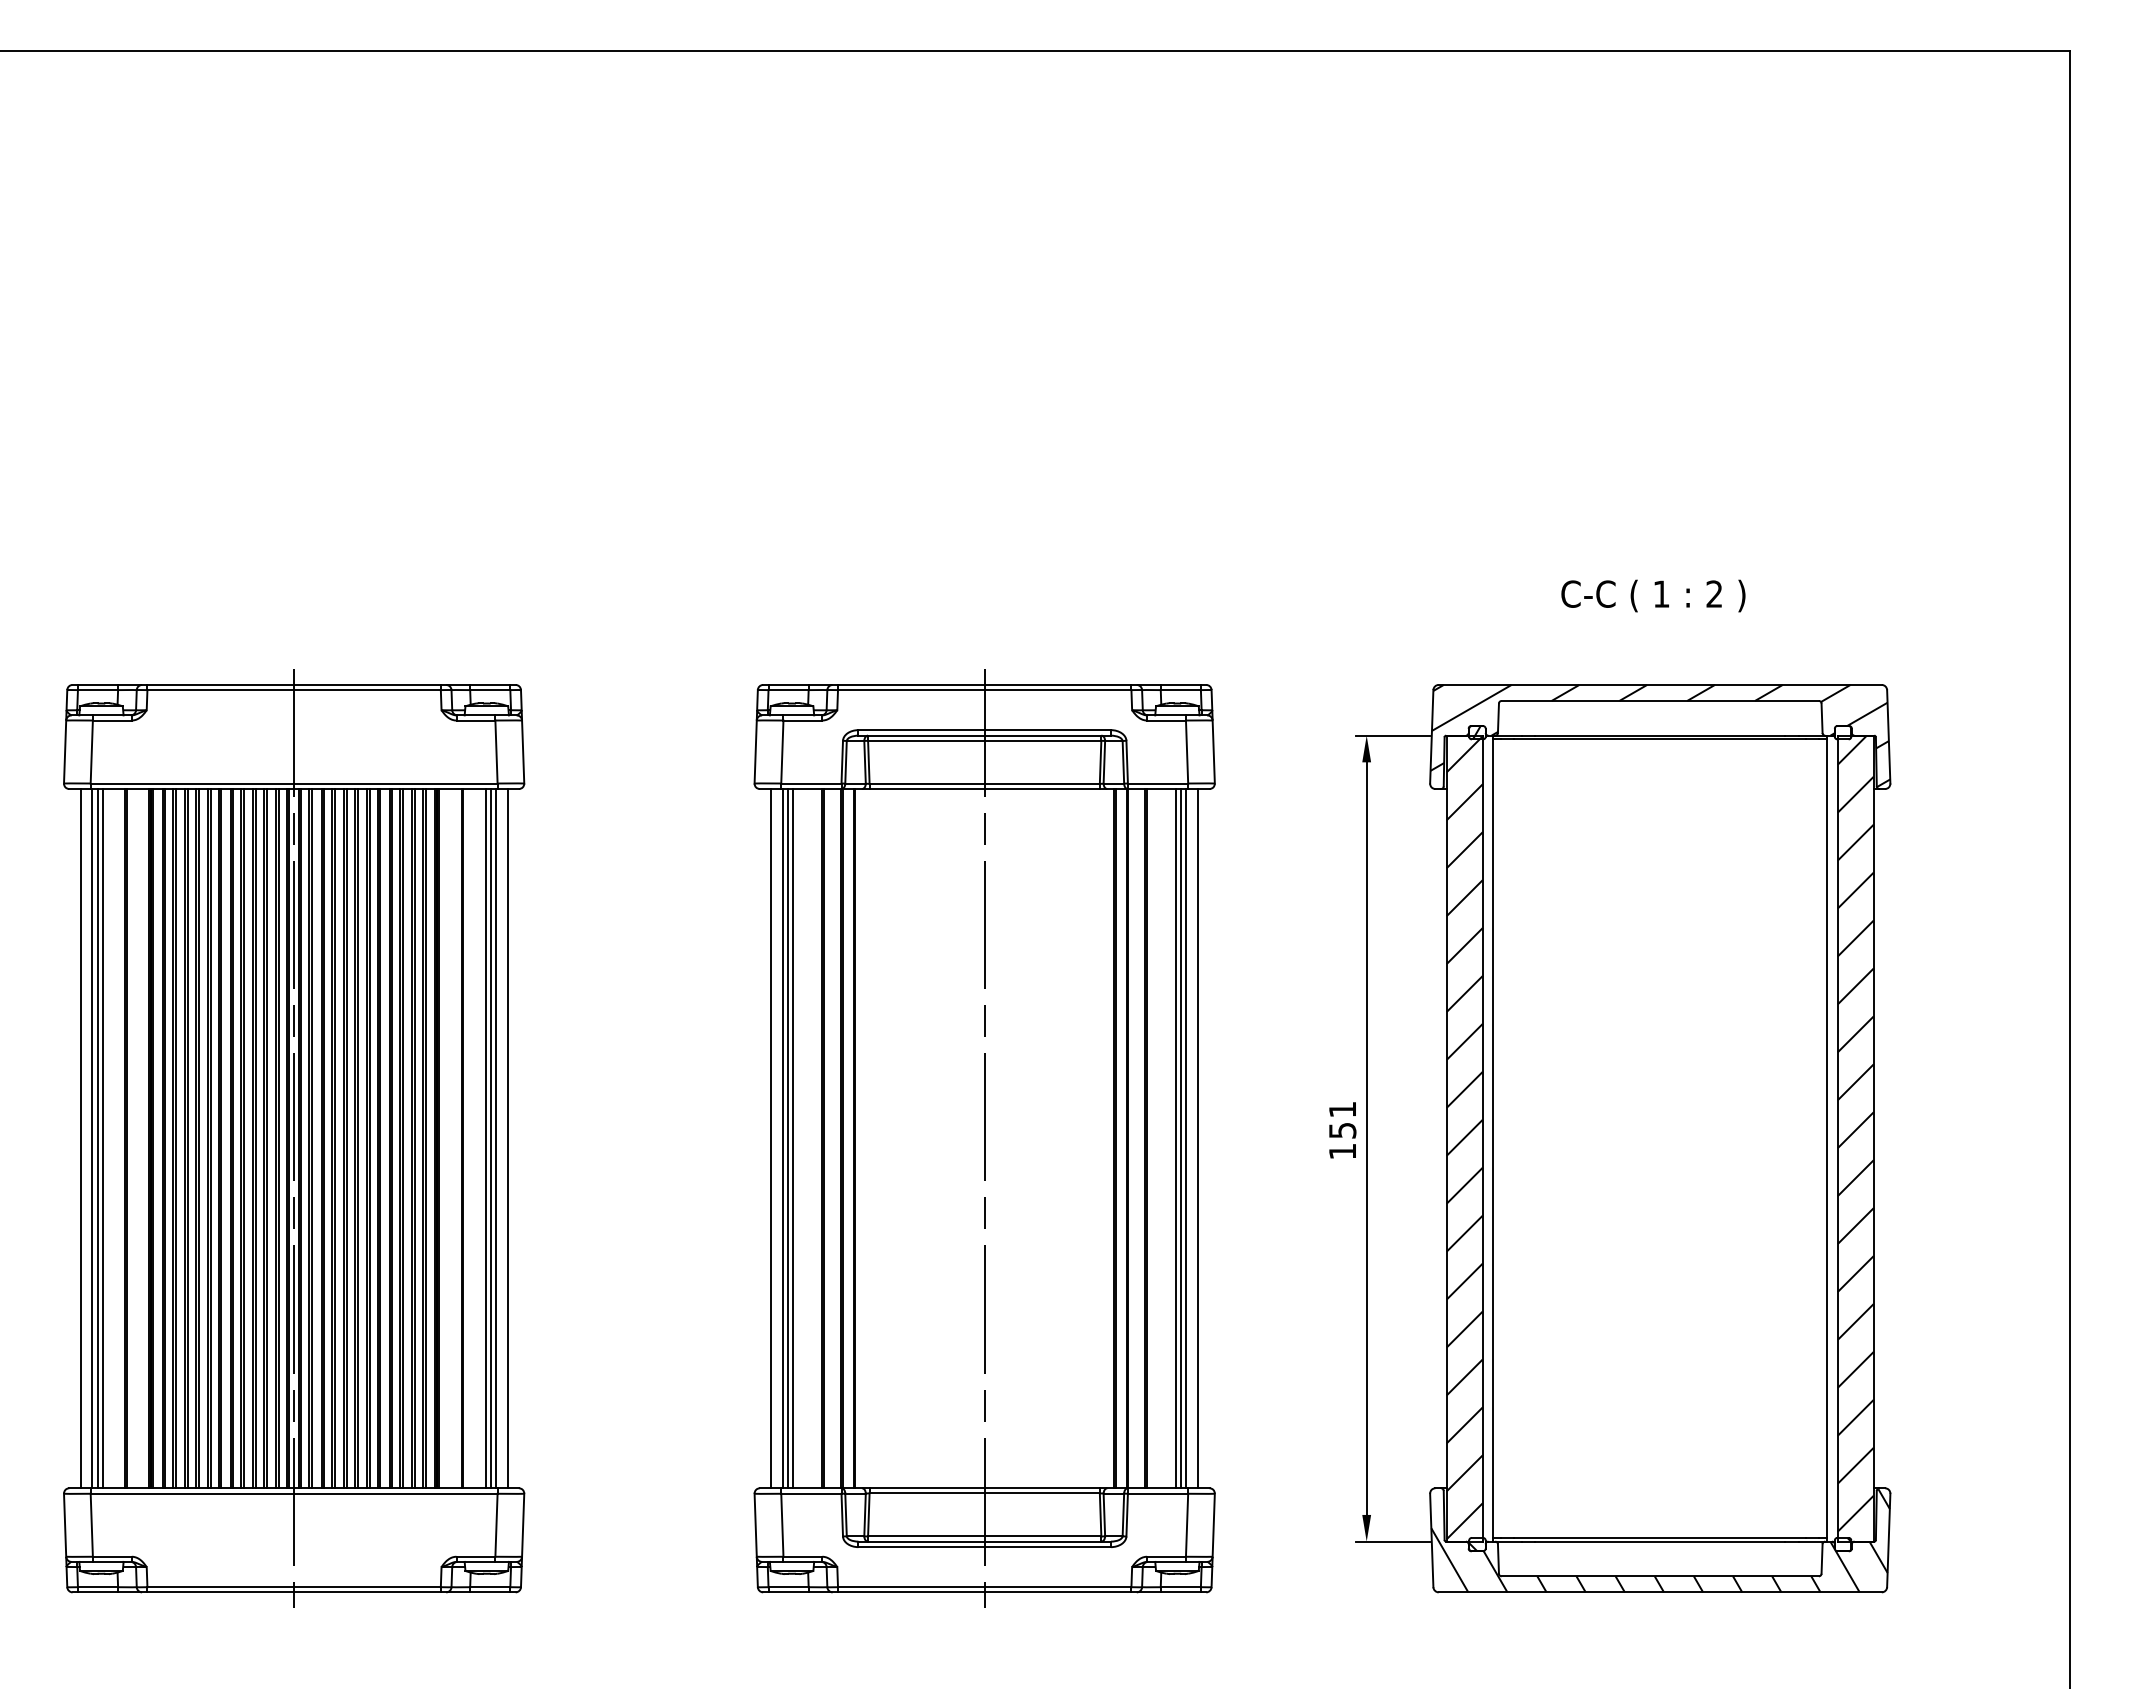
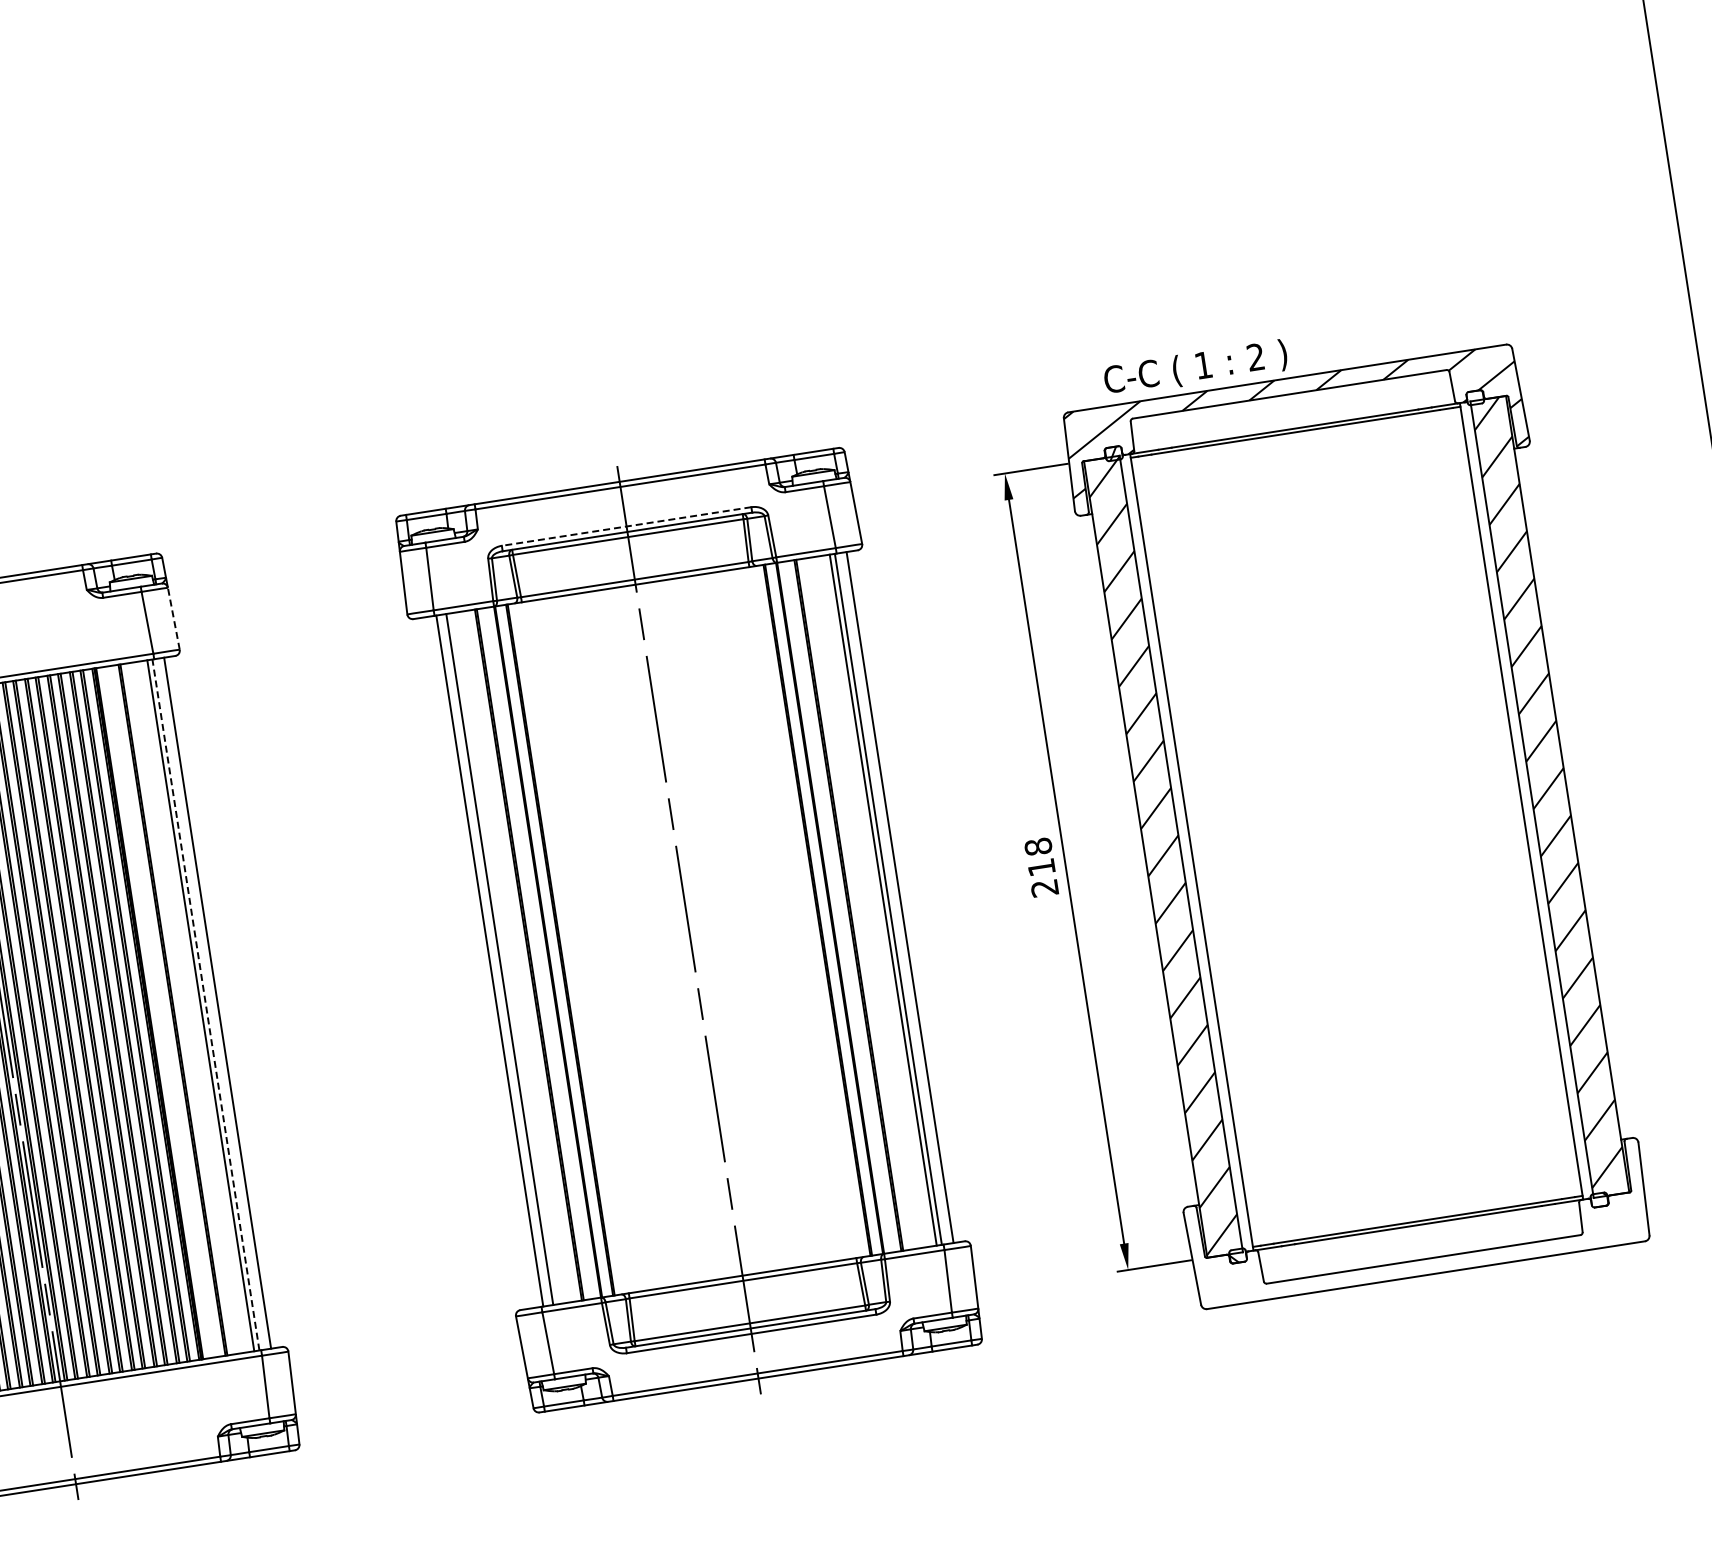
text: (1653, 595) -> (1195, 367), moved
line: (984, 730) -> (626, 526), solid -> dashed
line: (523, 752) -> (174, 619), solid -> dashed
text: (1342, 1130) -> (1041, 867), 151 -> 218
line: (485, 1138) -> (195, 1006), removed
line: (495, 1138) -> (205, 1004), solid -> dashed
line: (771, 1138) -> (478, 962), removed
line: (788, 1138) -> (495, 960), removed
line: (1176, 1138) -> (878, 900), removed
hatch: (1660, 1540) -> (1418, 1223), removed

